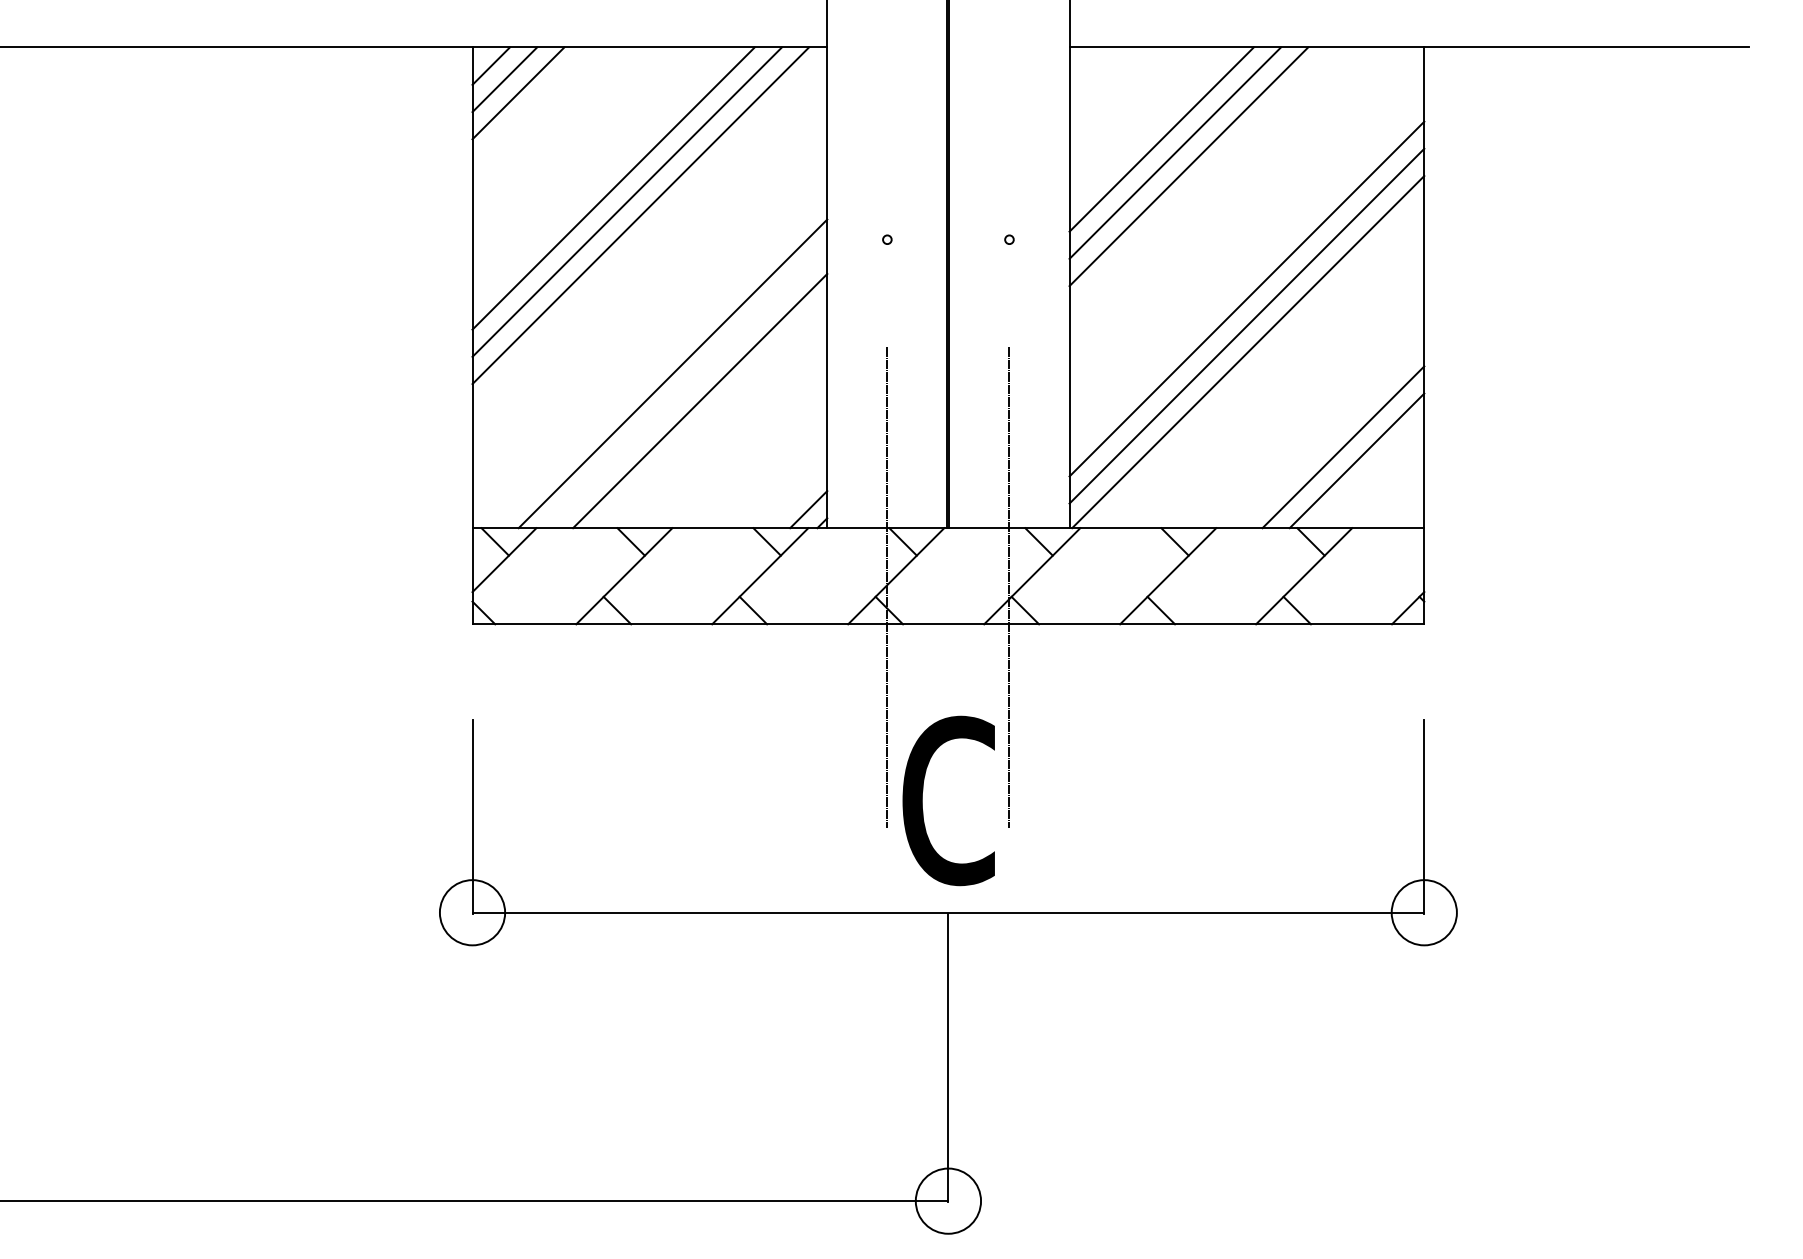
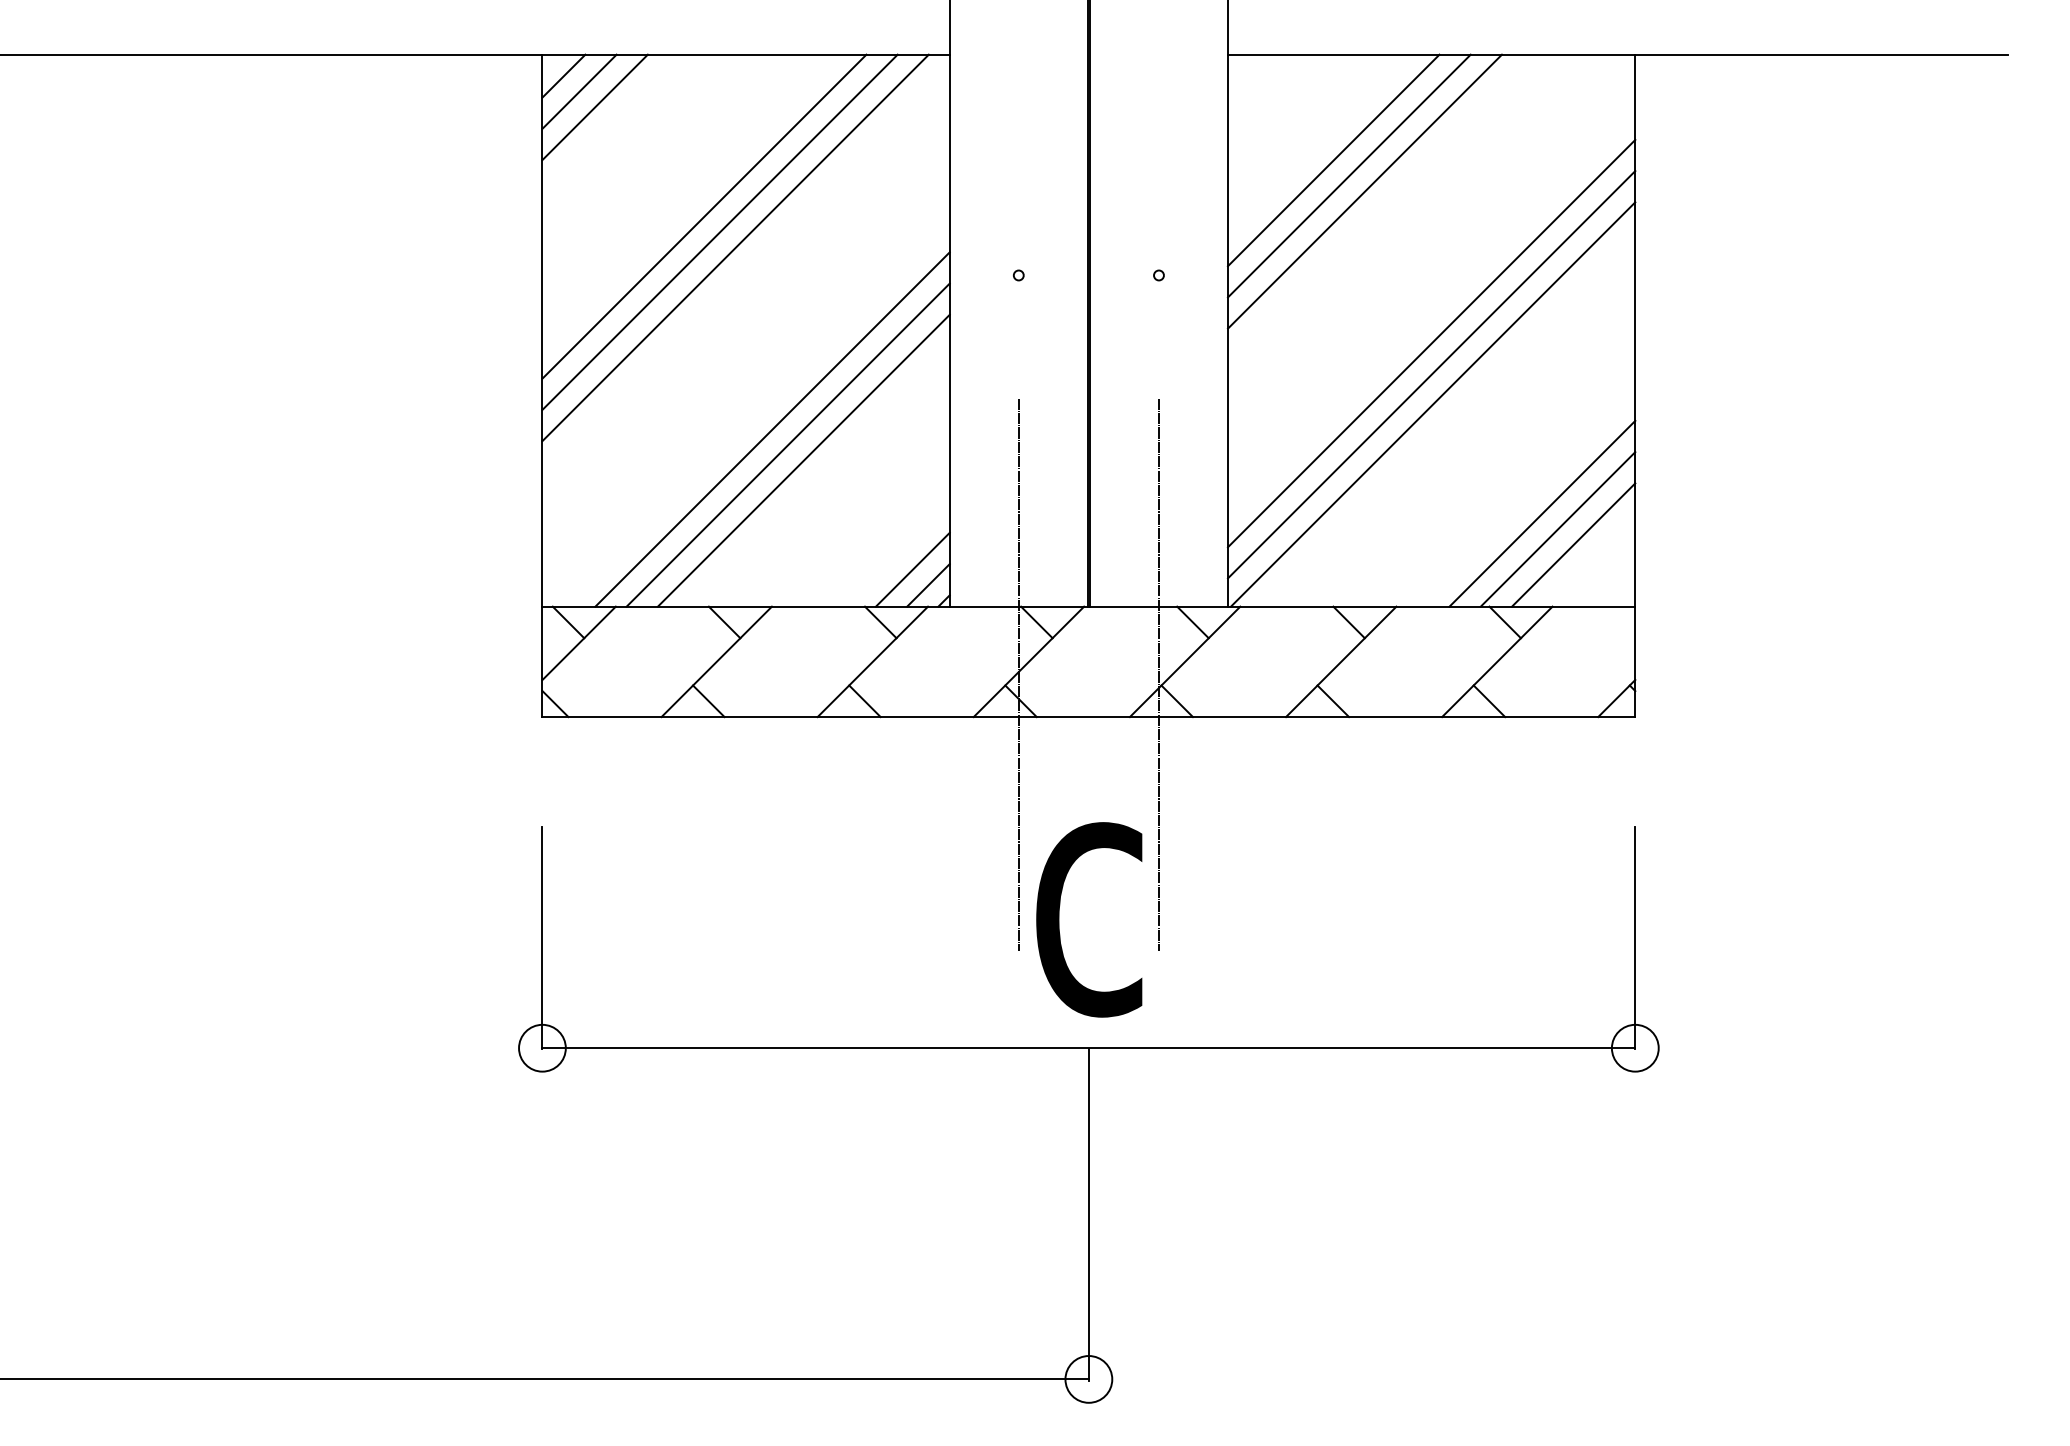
line: (685, 386) -> (787, 444), added
line: (1370, 474) -> (1573, 544), added
line: (794, 495) -> (912, 569), added
circle: (472, 912) -> (542, 1047), size x0.62
circle: (1423, 912) -> (1634, 1047), size x0.62
circle: (948, 1201) -> (1088, 1379), size x0.62

